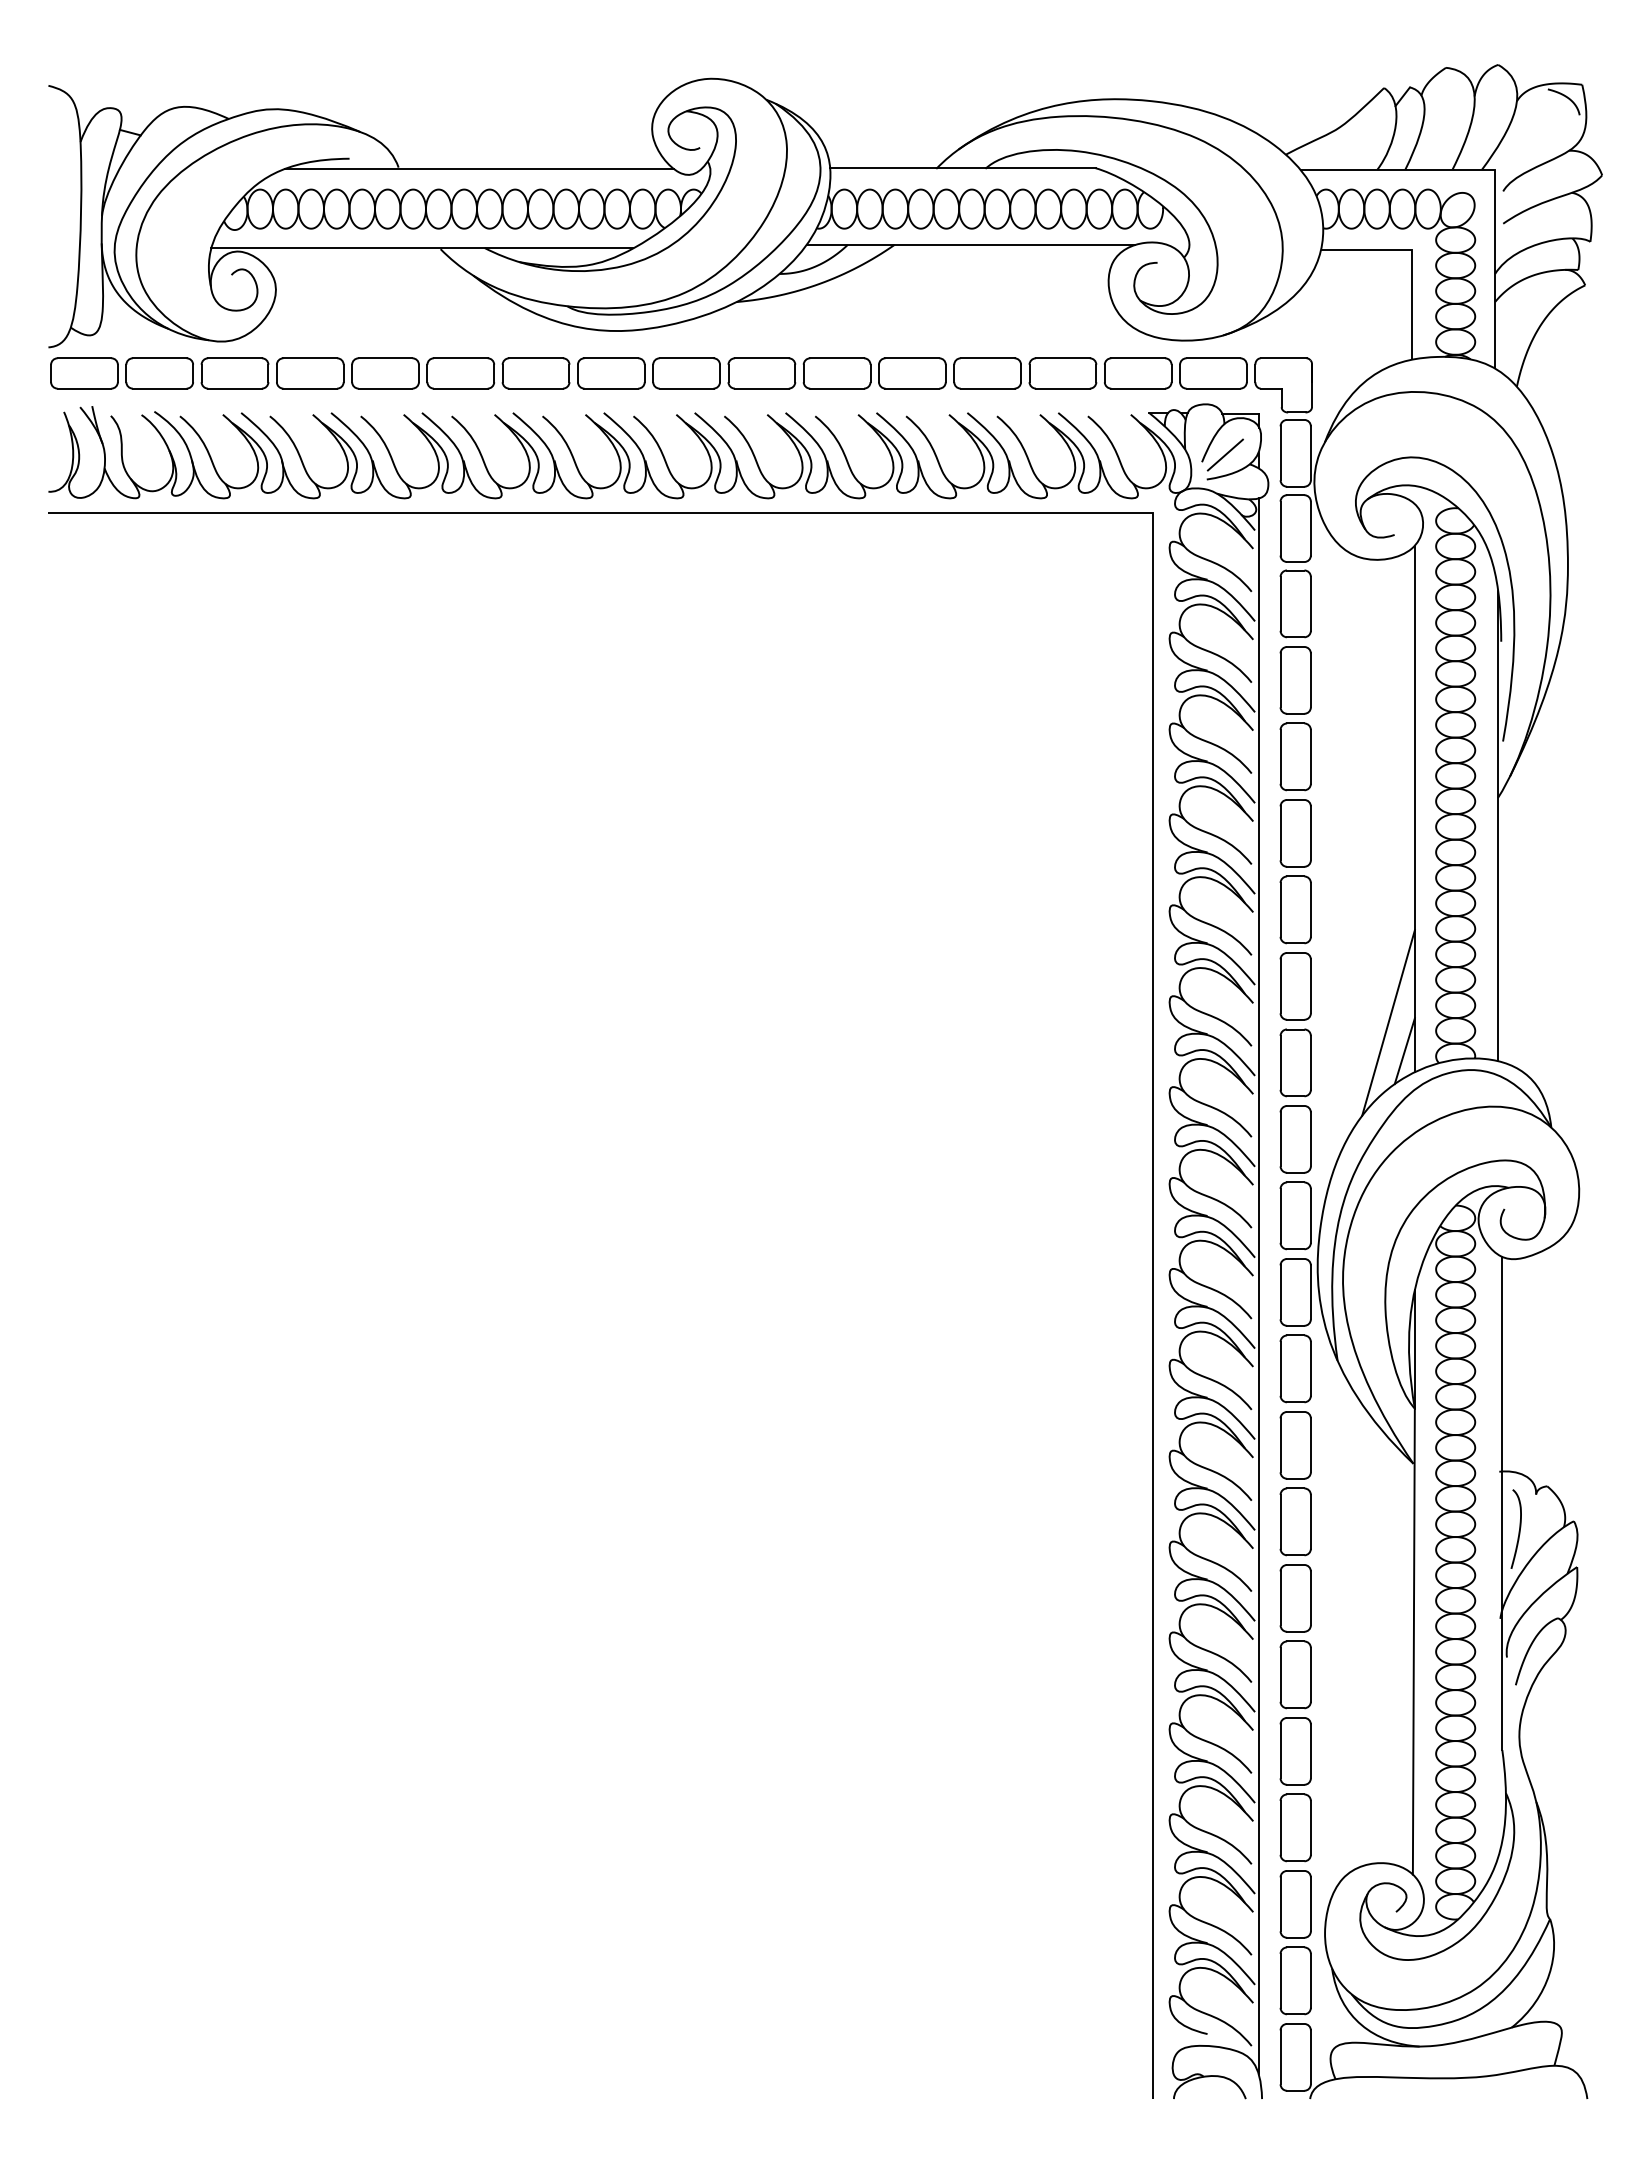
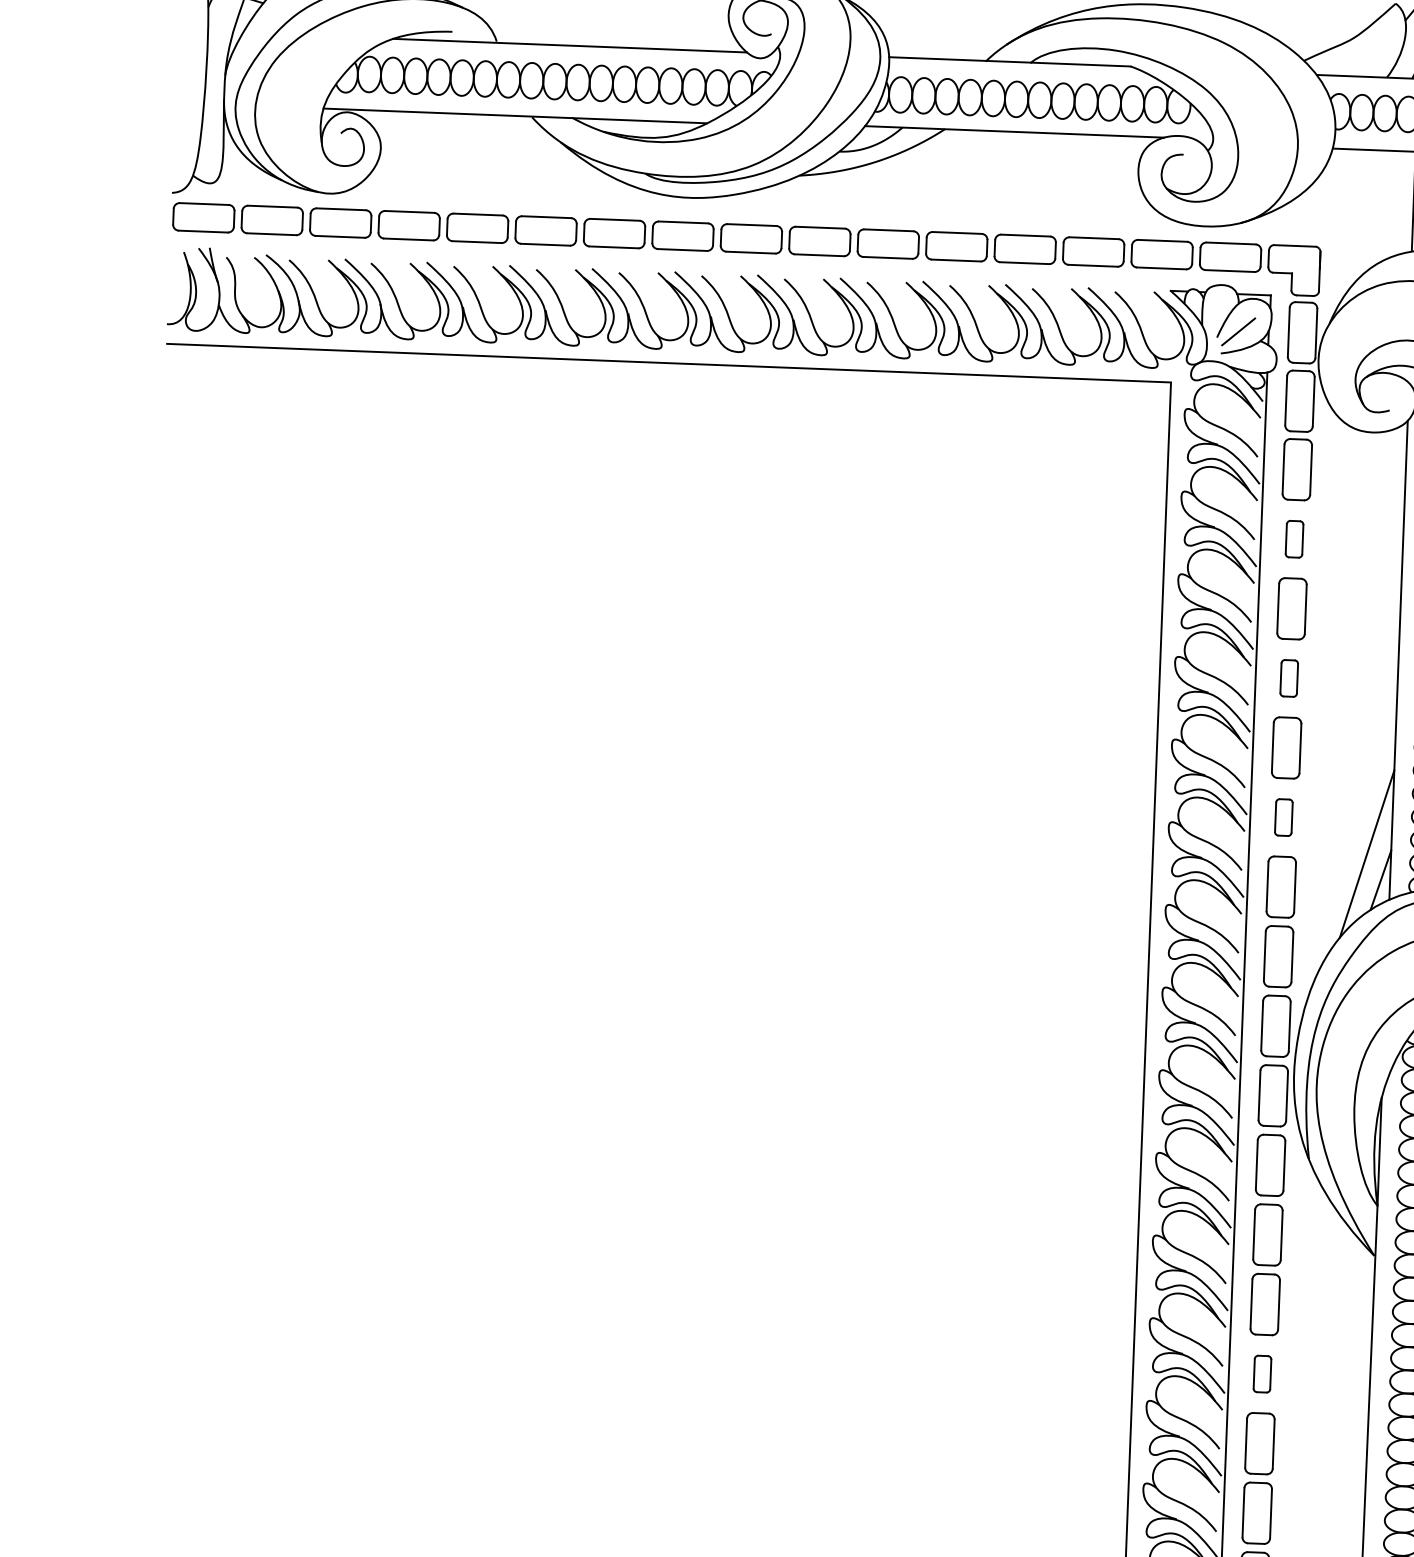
part: (1295, 680) -> (1294, 539), size x0.6
part: (1295, 833) -> (1289, 678), size x0.6
part: (1295, 986) -> (1283, 817), size x0.6
part: (1295, 1598) -> (1262, 1374), size x0.6

